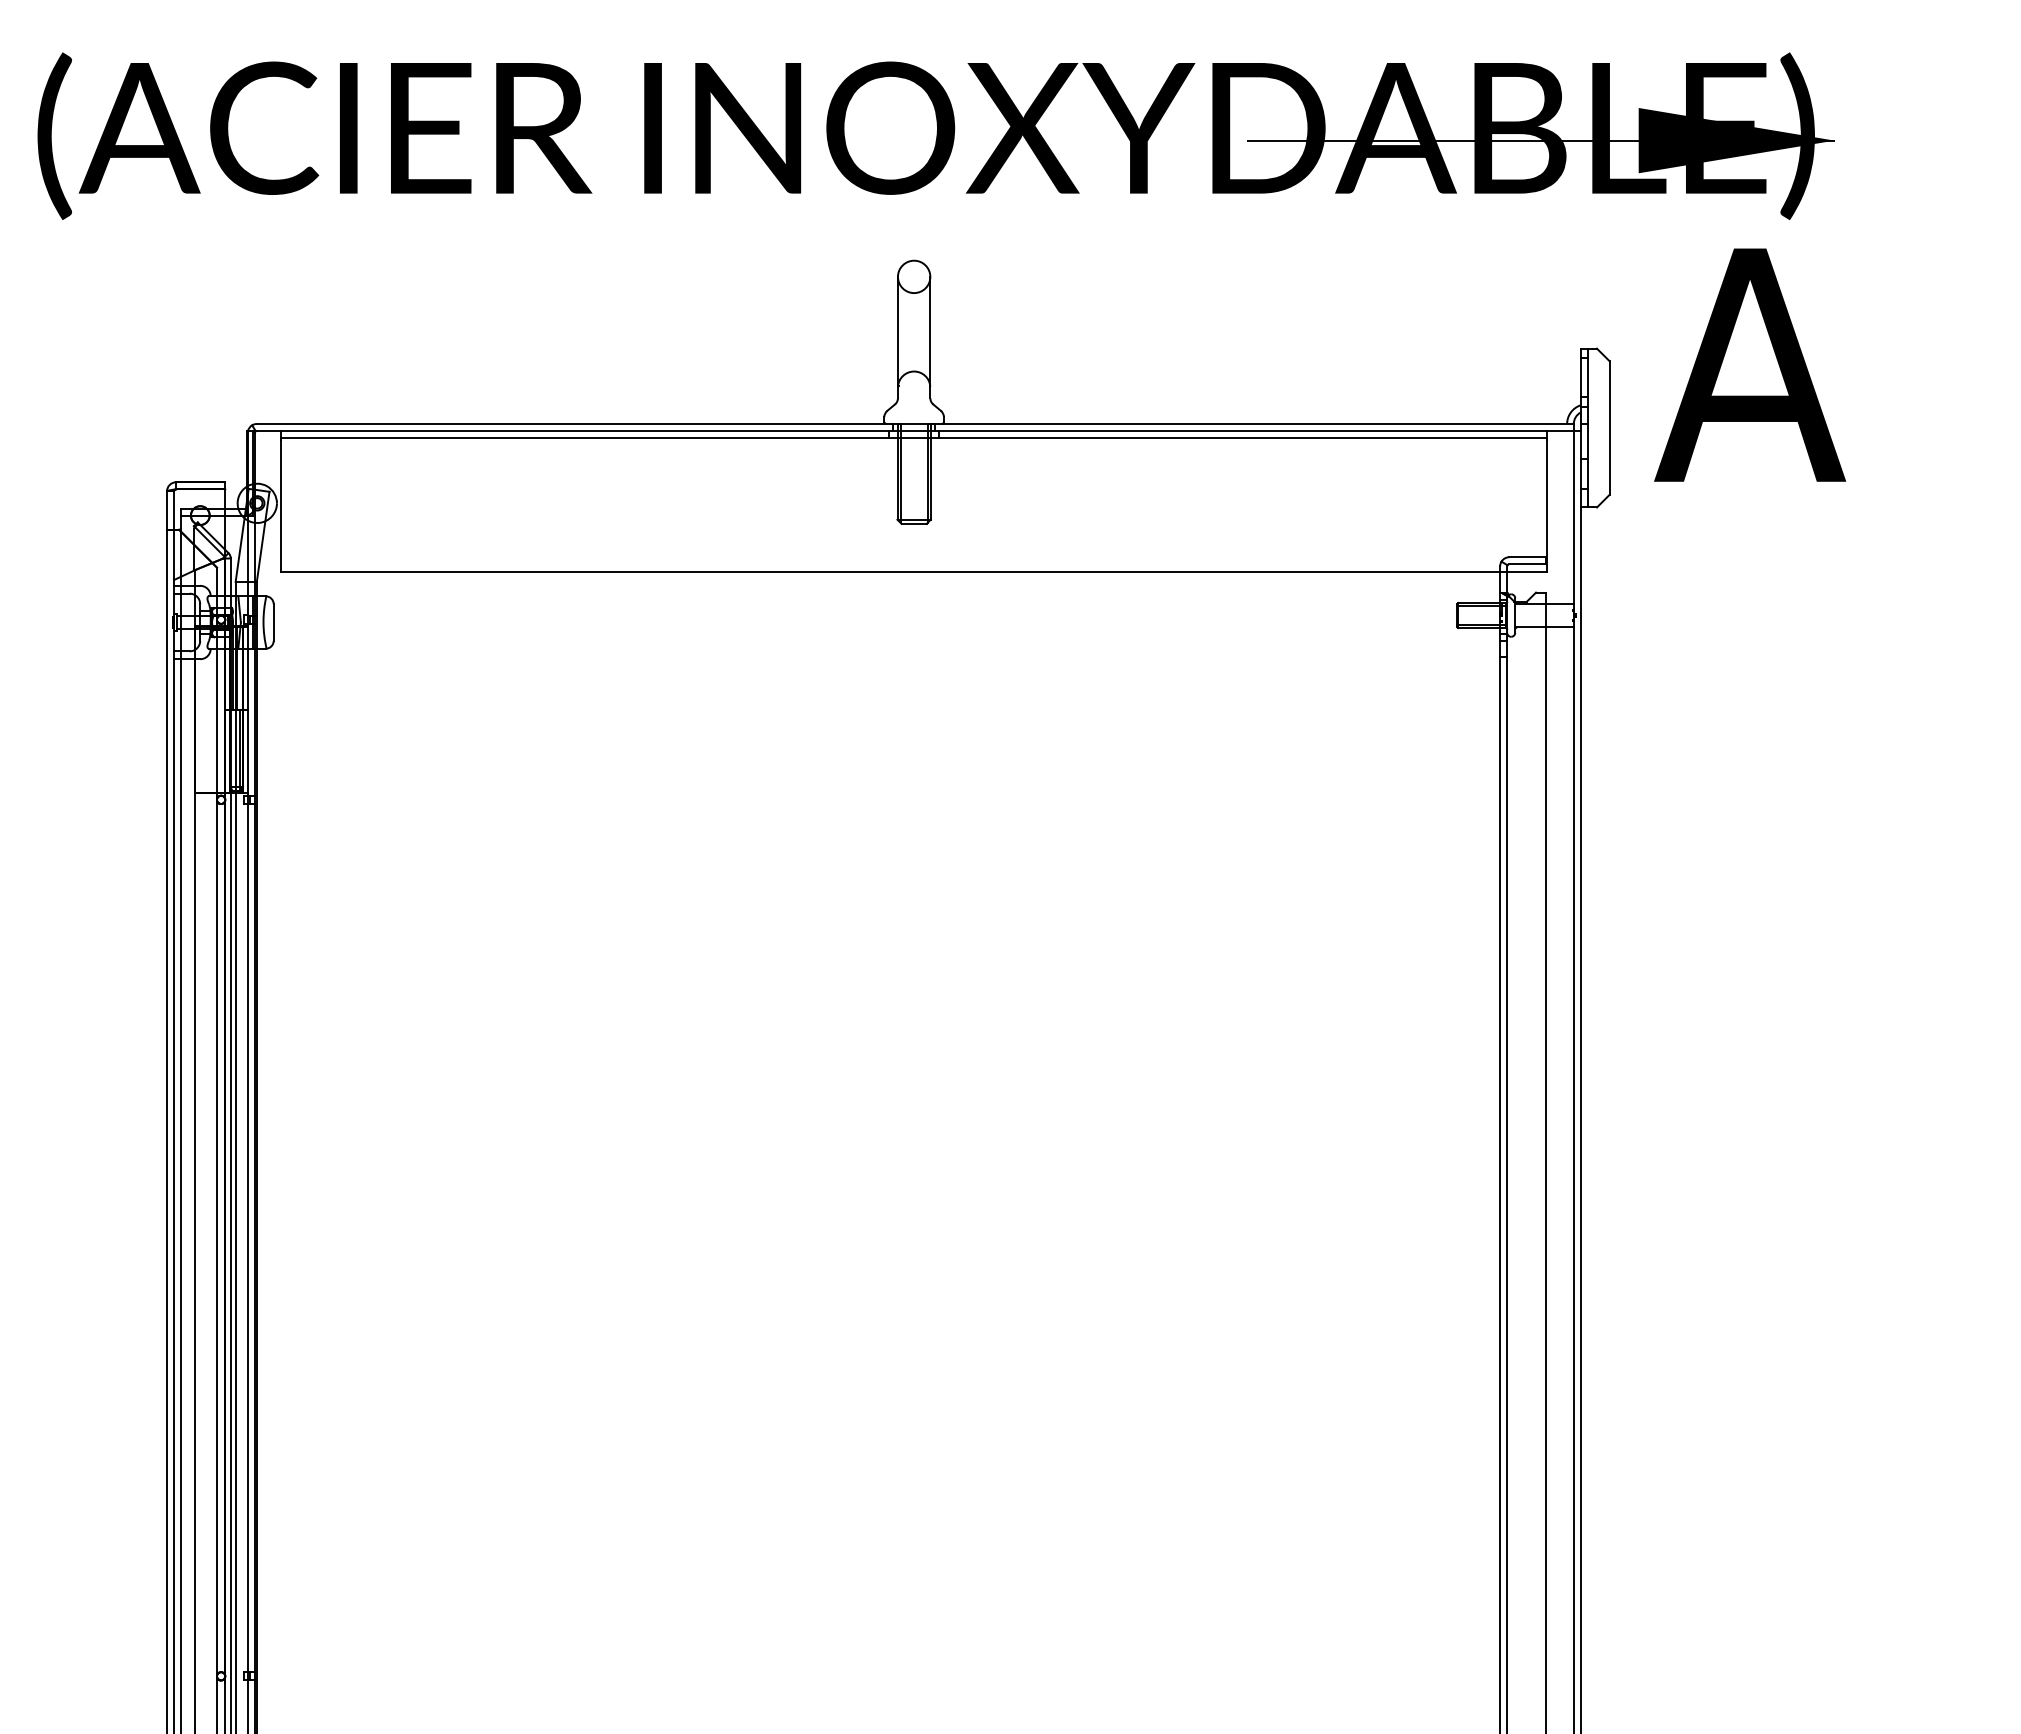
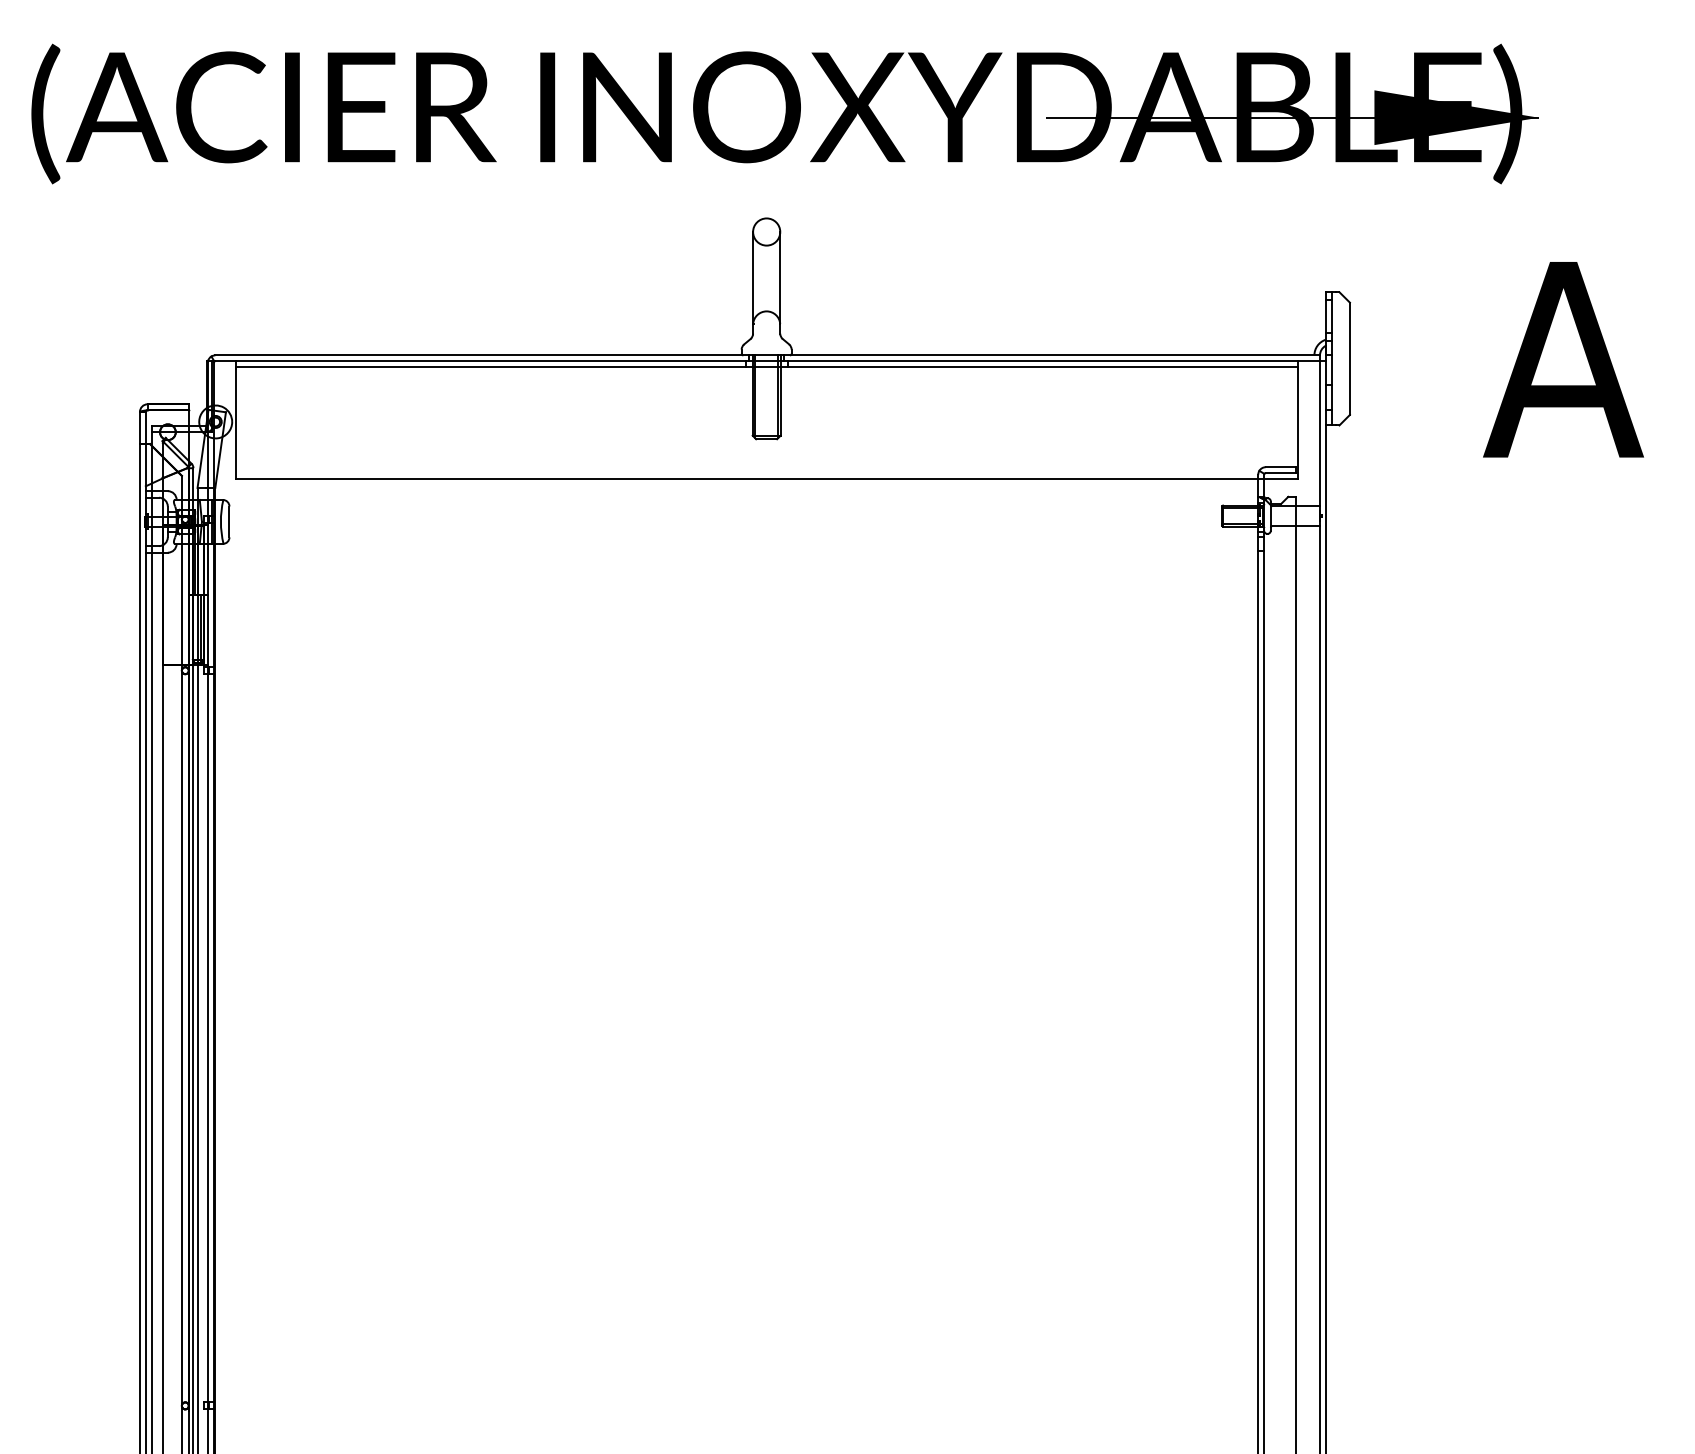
text: (1750, 364) -> (1563, 359), moved

